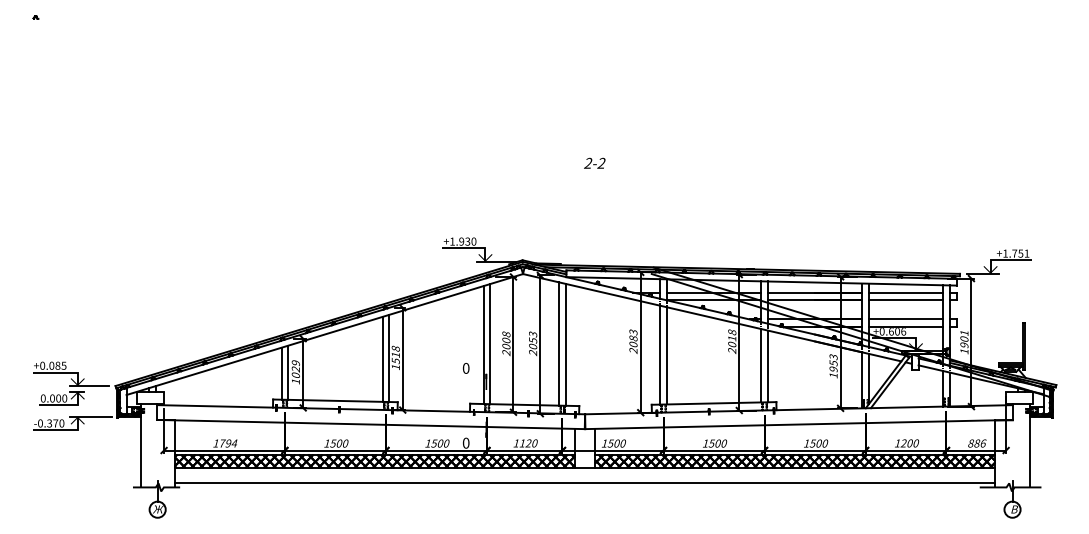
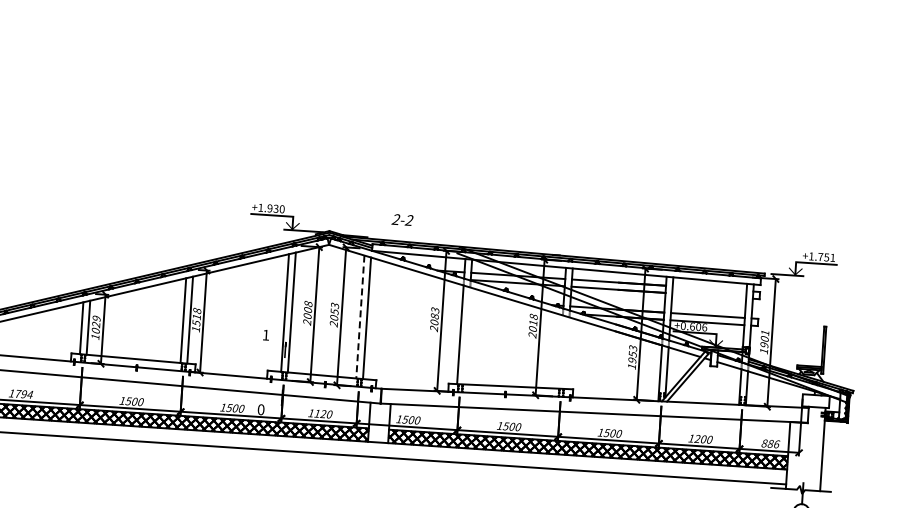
text: (594, 162) -> (402, 219), moved
line: (905, 292) -> (709, 288), removed
line: (905, 299) -> (708, 295), removed
line: (559, 344) -> (360, 317), solid -> dashed
line: (666, 355) -> (466, 335), removed
line: (761, 365) -> (560, 351), removed
line: (767, 366) -> (566, 353), removed
text: (465, 367) -> (265, 334), 0 -> 1

